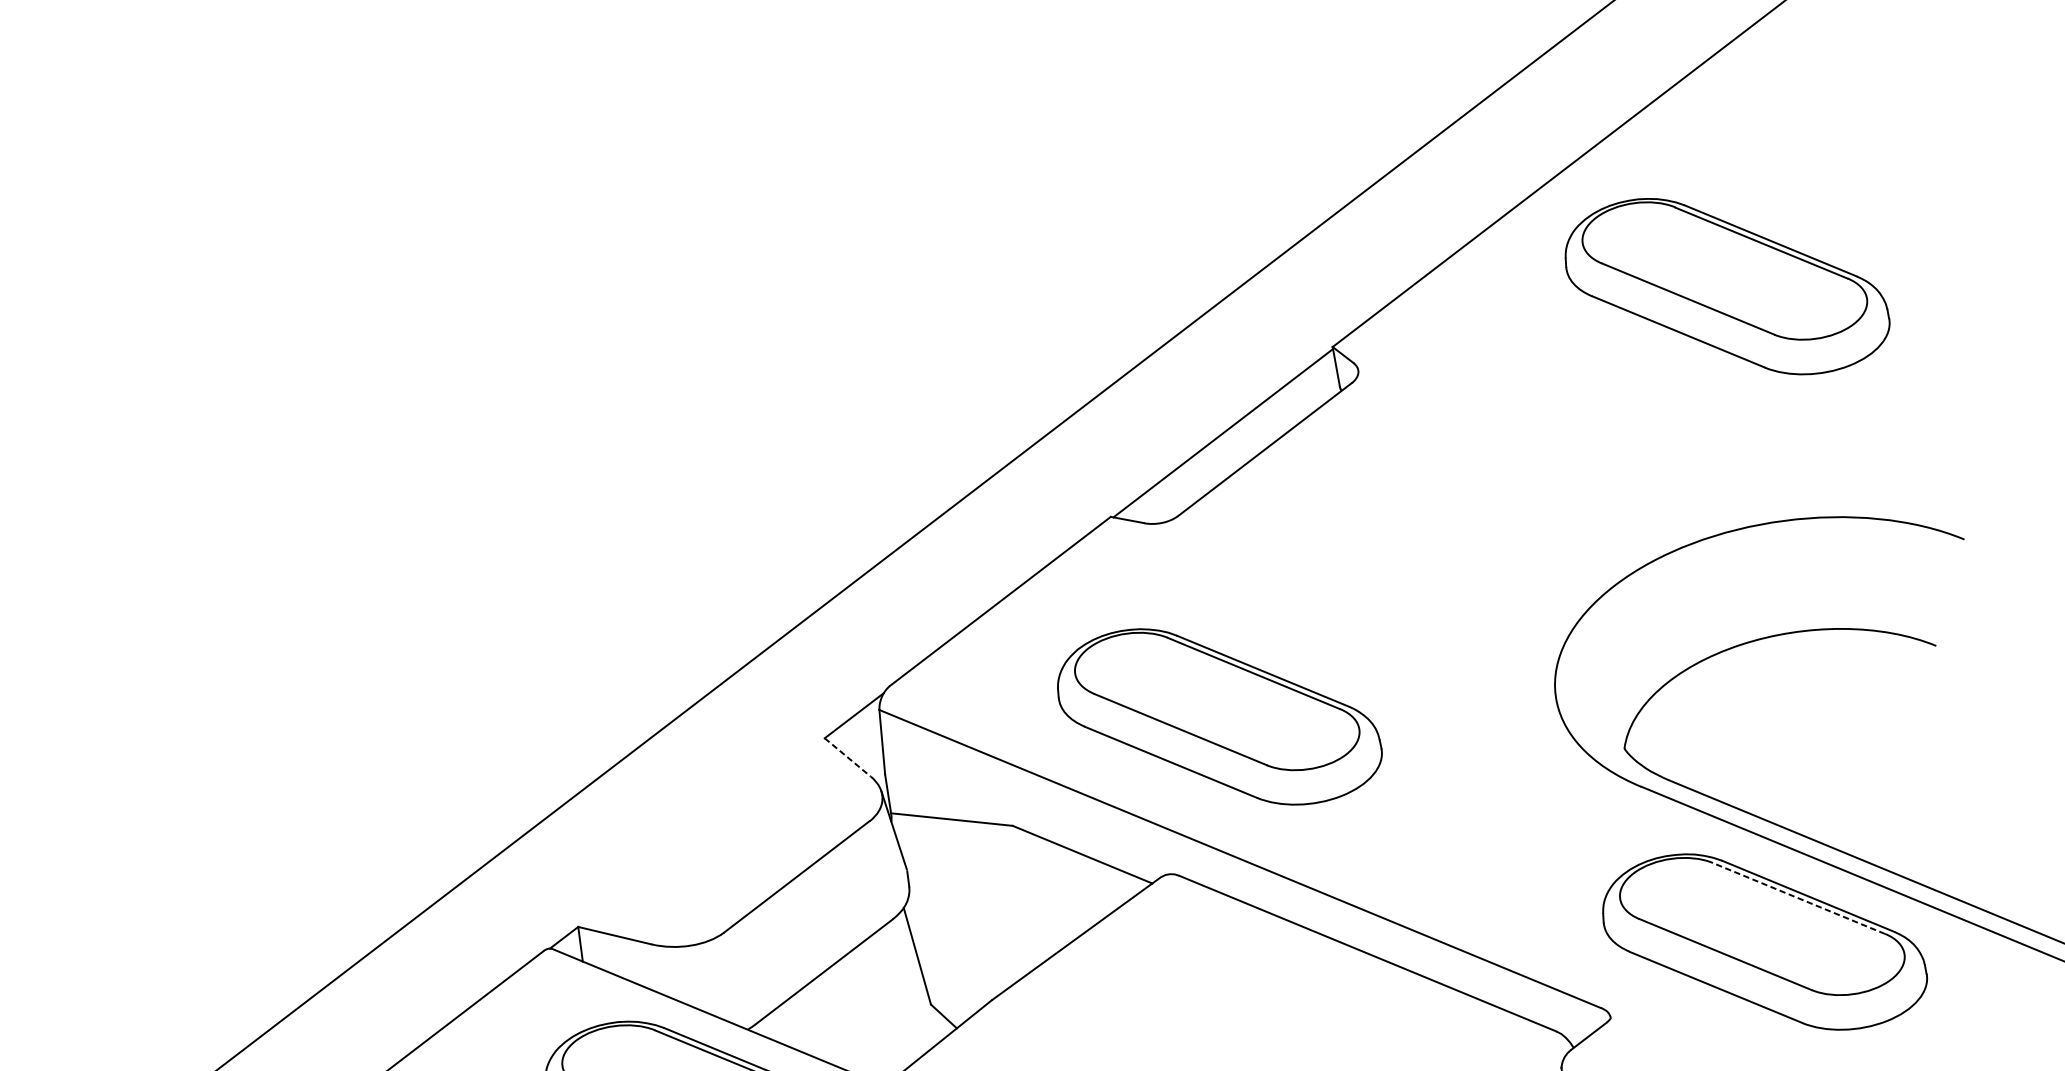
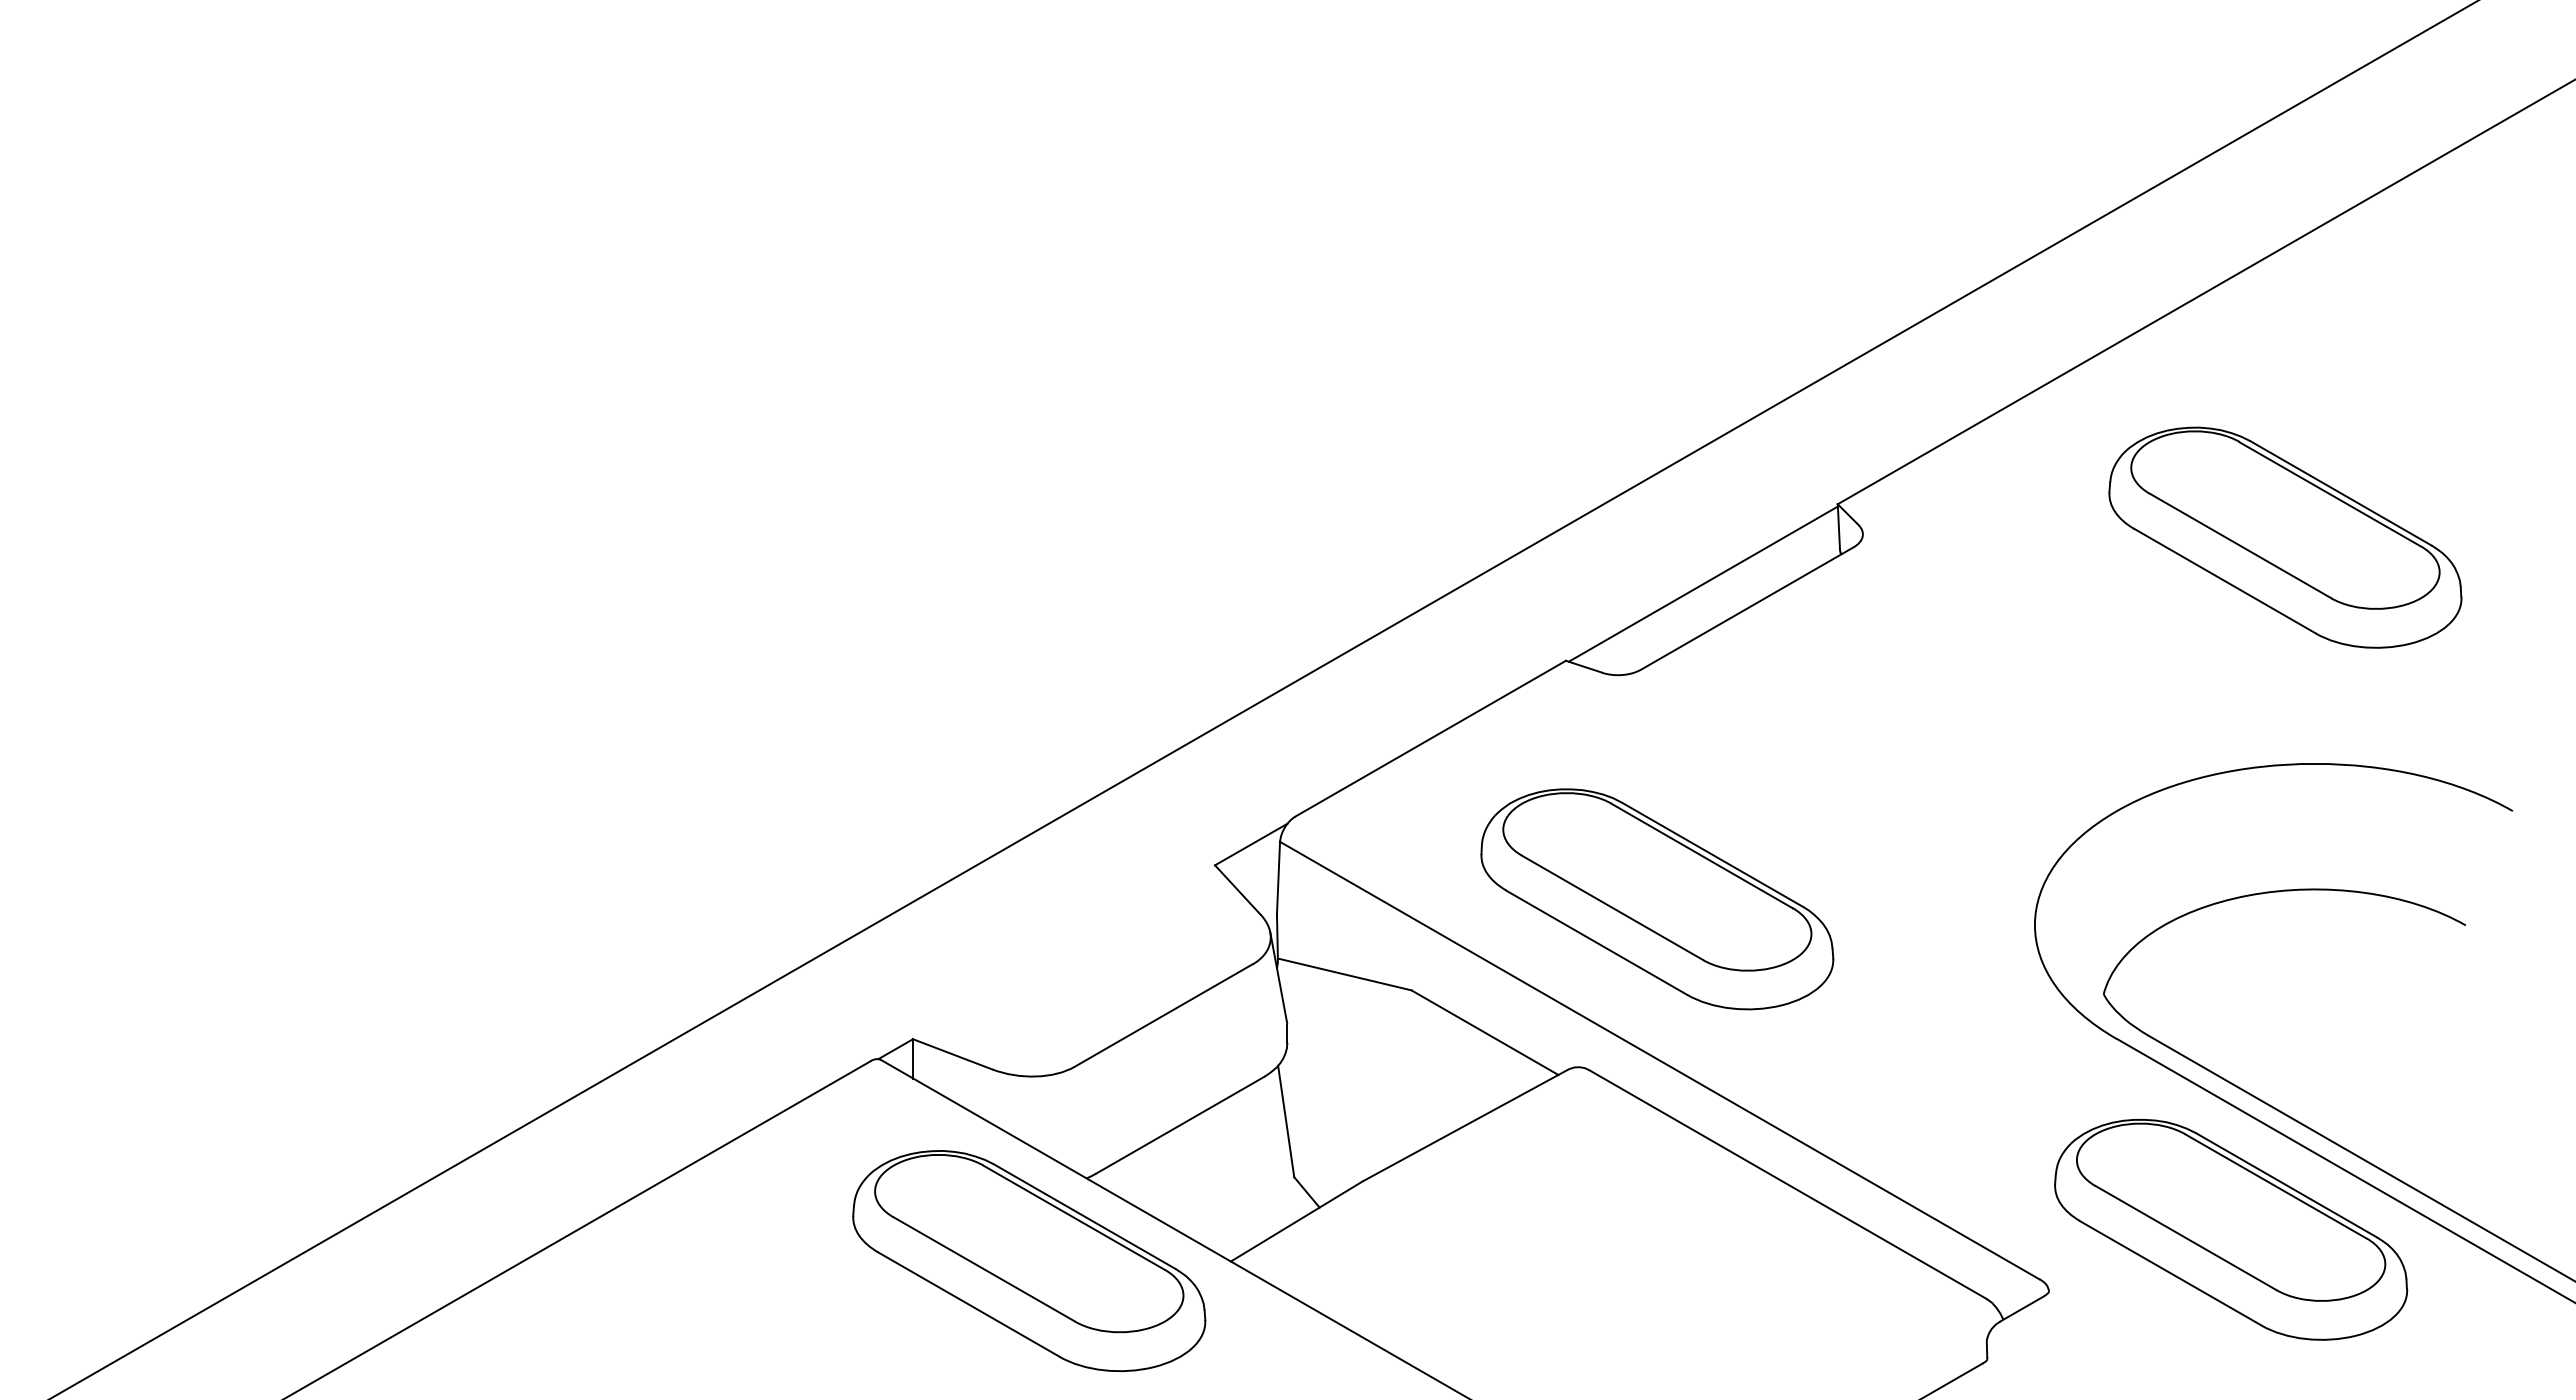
part: (1726, 286) -> (2285, 537), moved
line: (847, 757) -> (1237, 889), dashed -> solid
line: (1798, 898) -> (2275, 1186), dashed -> solid

